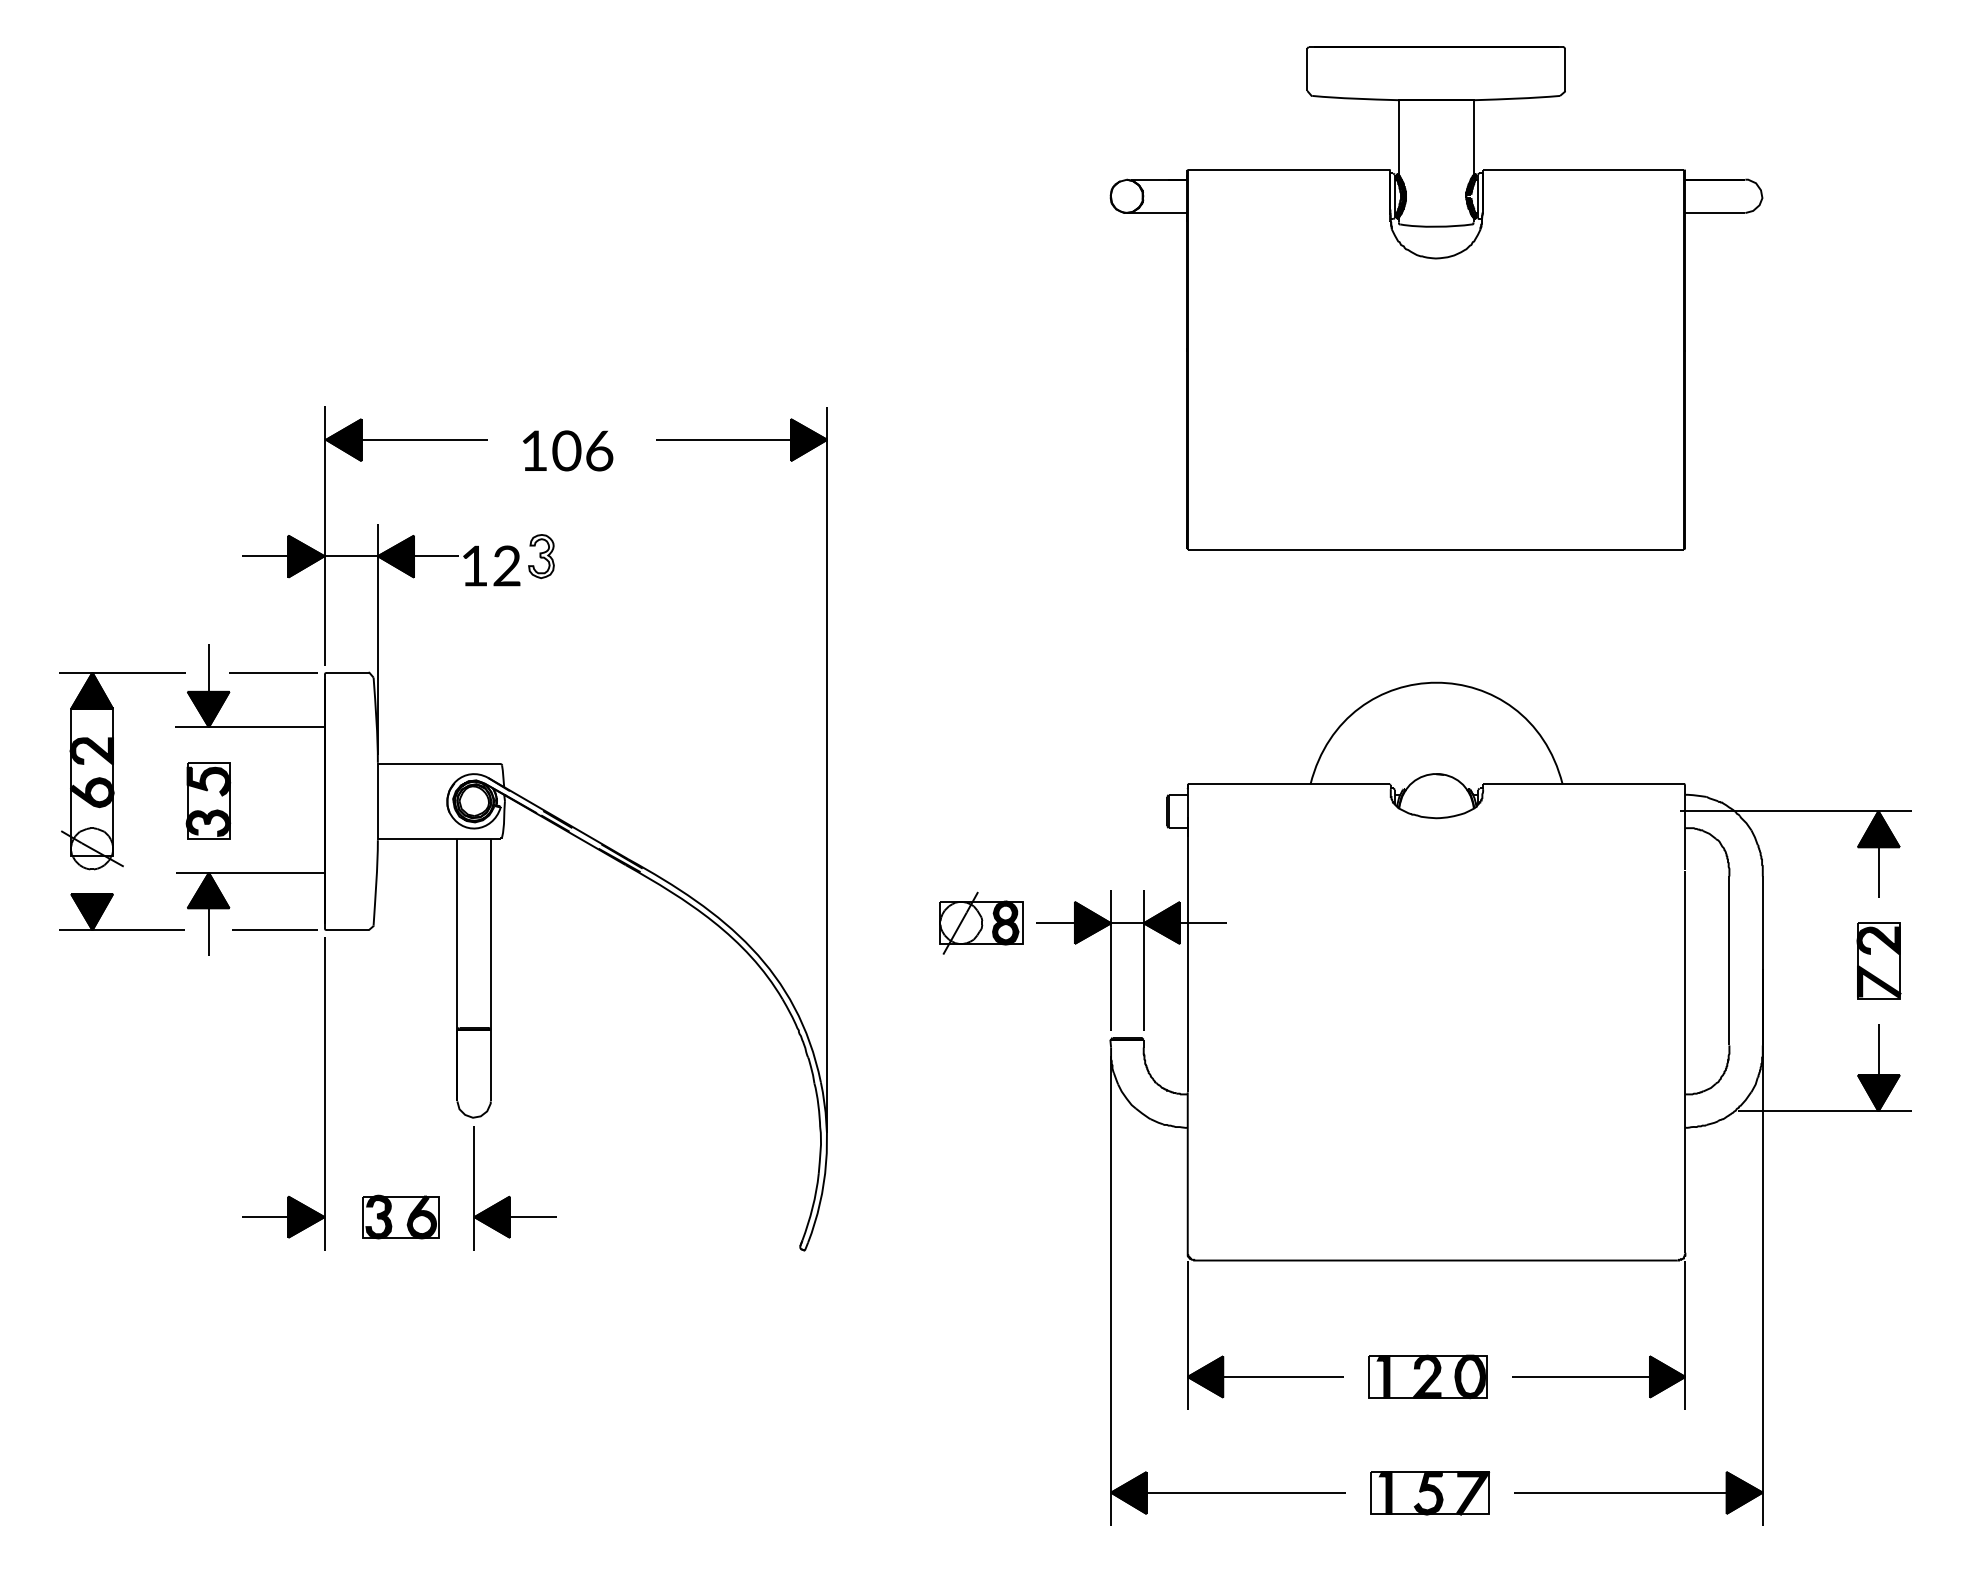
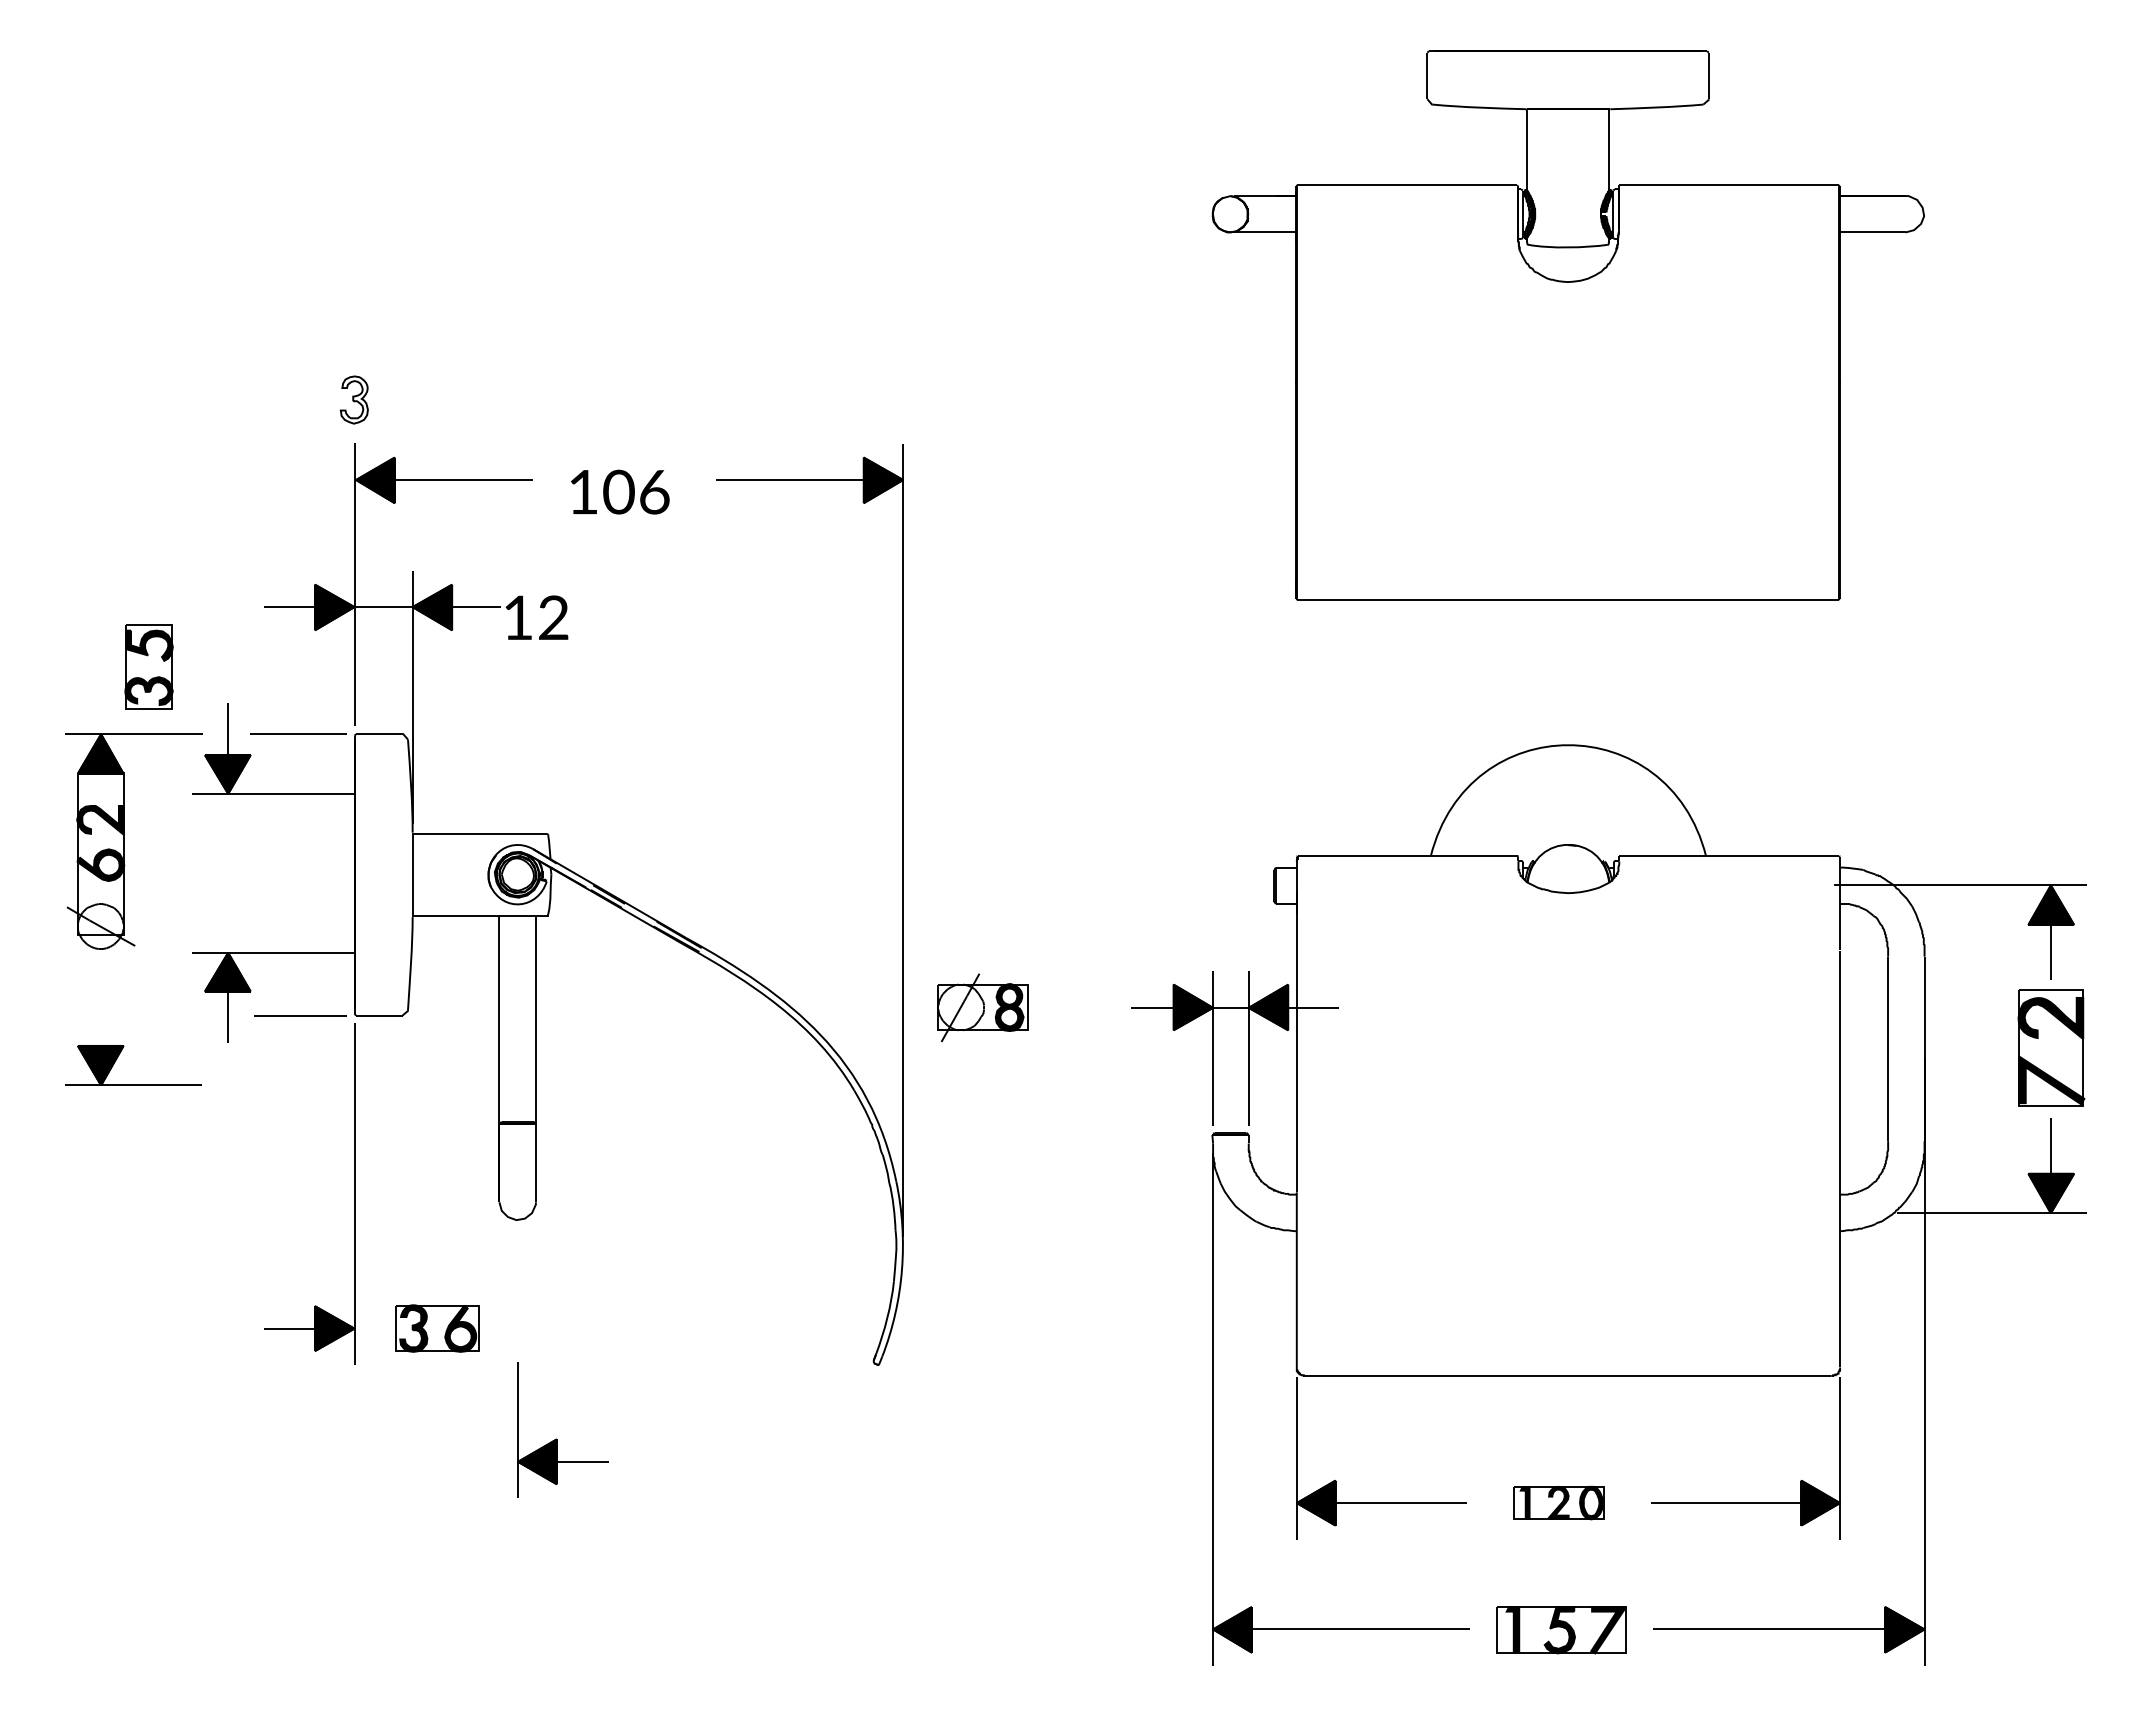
part: (541, 556) -> (354, 399), moved
part: (208, 800) -> (149, 666), moved
part: (108, 904) -> (118, 1057), moved
part: (981, 922) -> (983, 1006), moved
part: (1878, 960) -> (2050, 1048), size x1.4
part: (509, 1195) -> (556, 1438), moved
part: (1427, 1376) -> (1558, 1502), size x0.7

